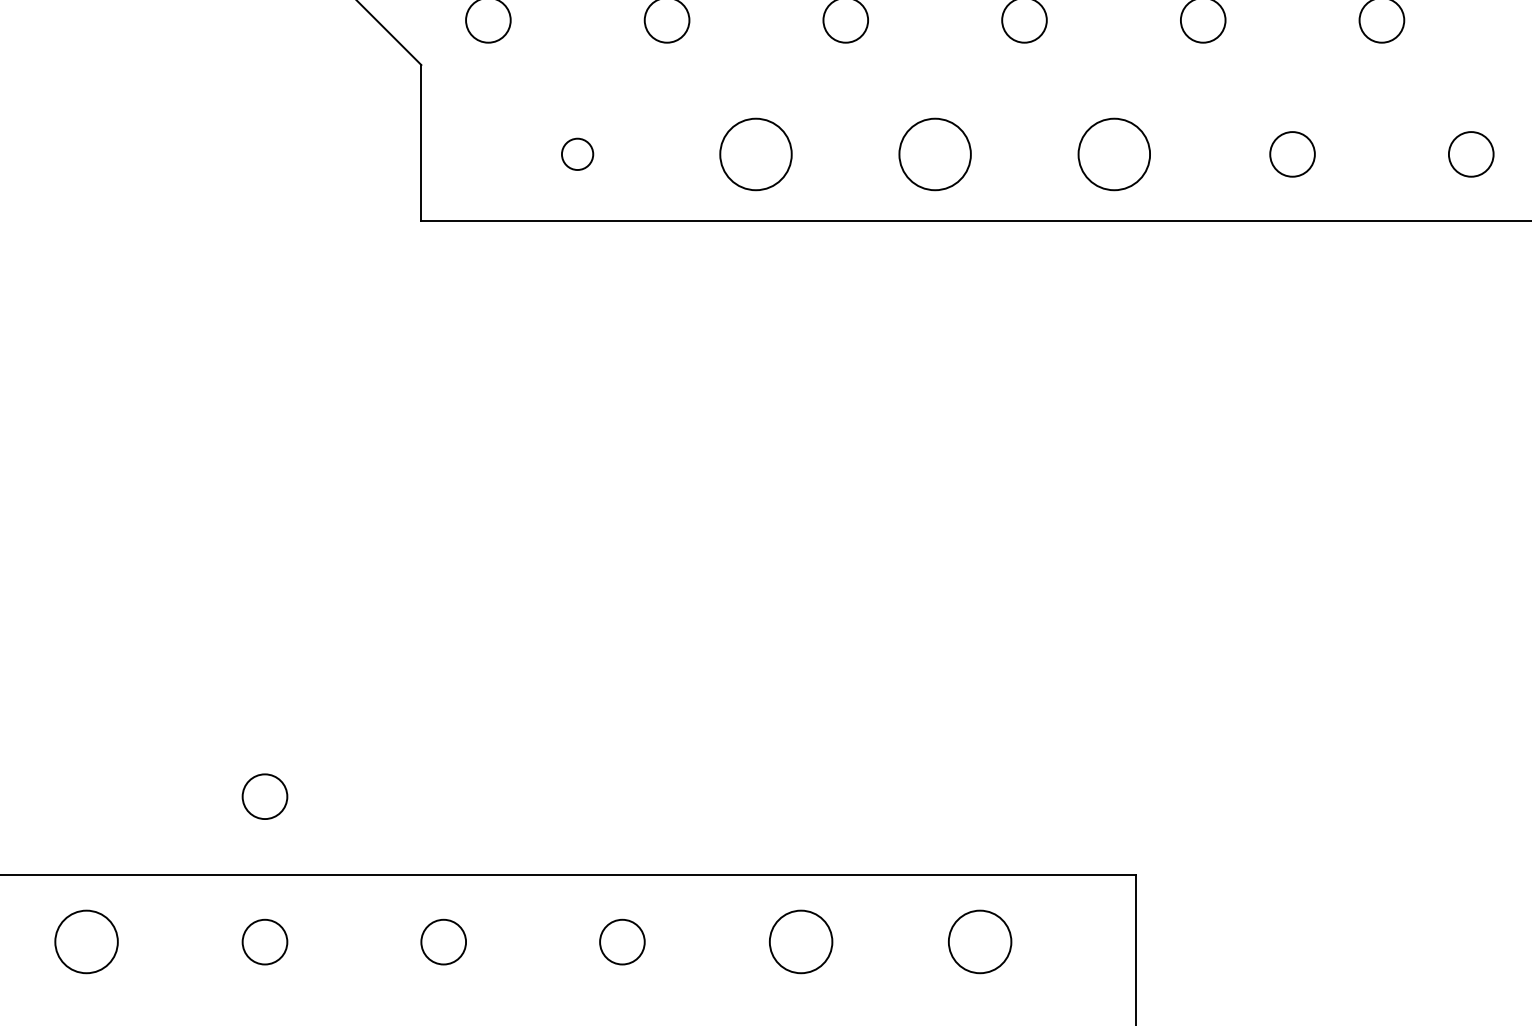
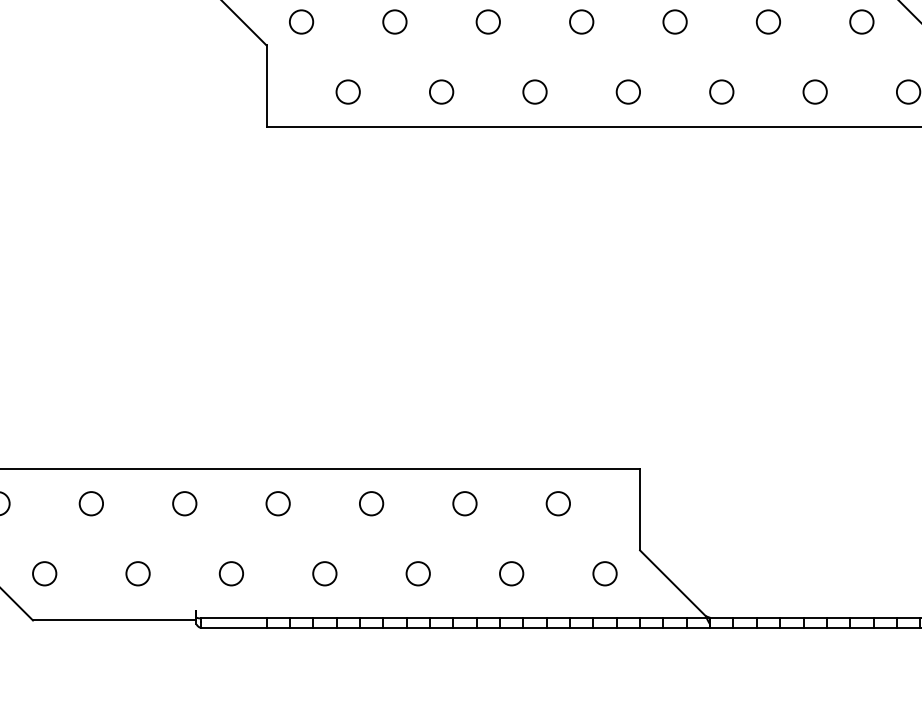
circle: (576, 153) -> (347, 91), size x1.43
circle: (756, 153) -> (441, 91), size x0.62
circle: (934, 153) -> (534, 91), size x0.62
circle: (1112, 153) -> (627, 91), size x0.62
circle: (264, 796) -> (184, 427), removed
circle: (84, 941) -> (90, 503), size x0.71
circle: (800, 941) -> (464, 503), size x0.71
circle: (978, 941) -> (557, 503), size x0.71

